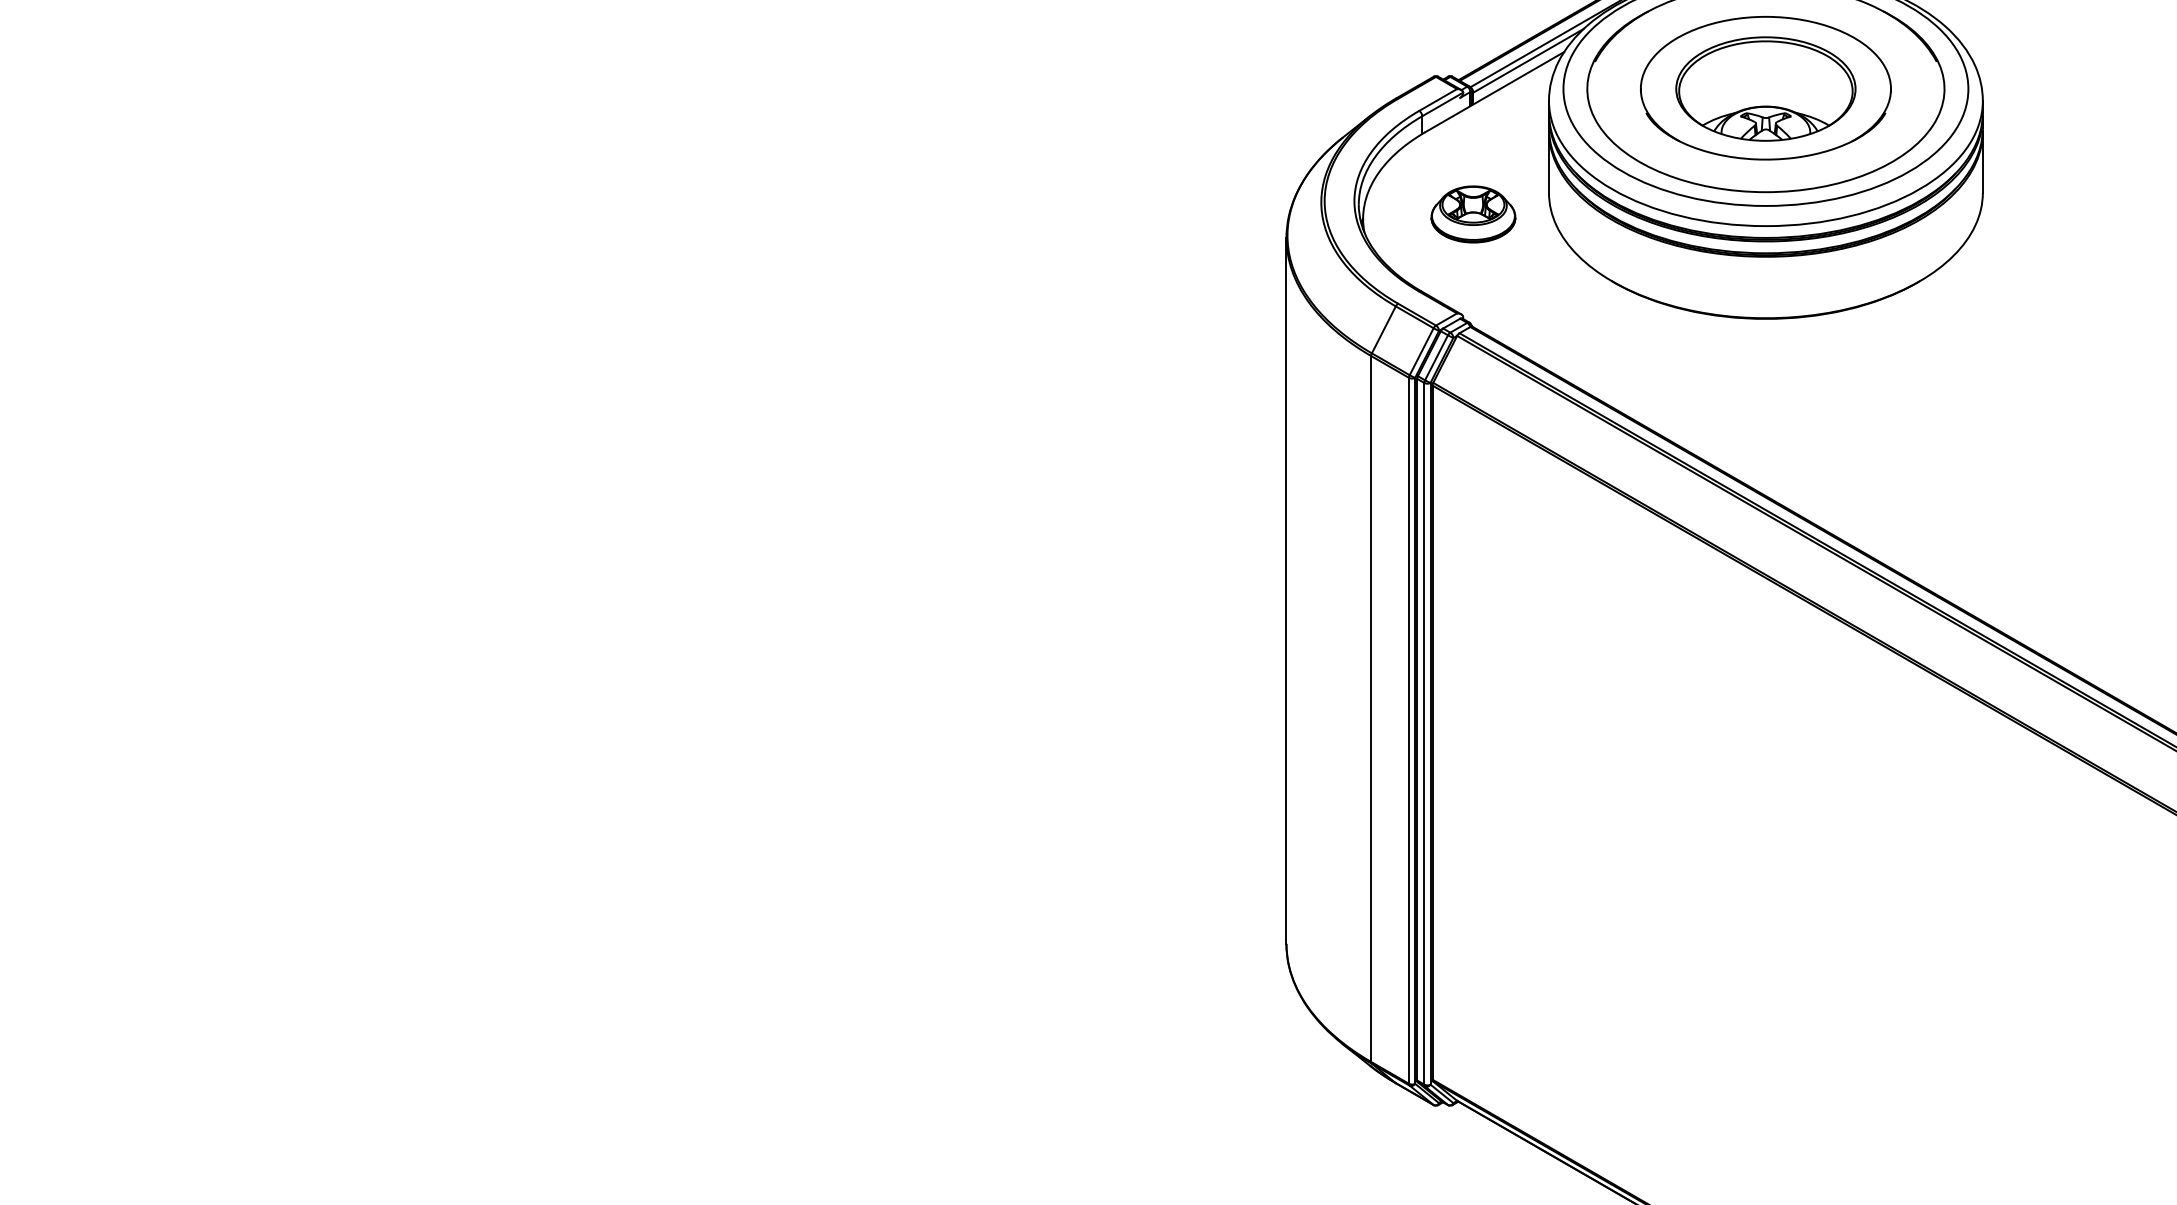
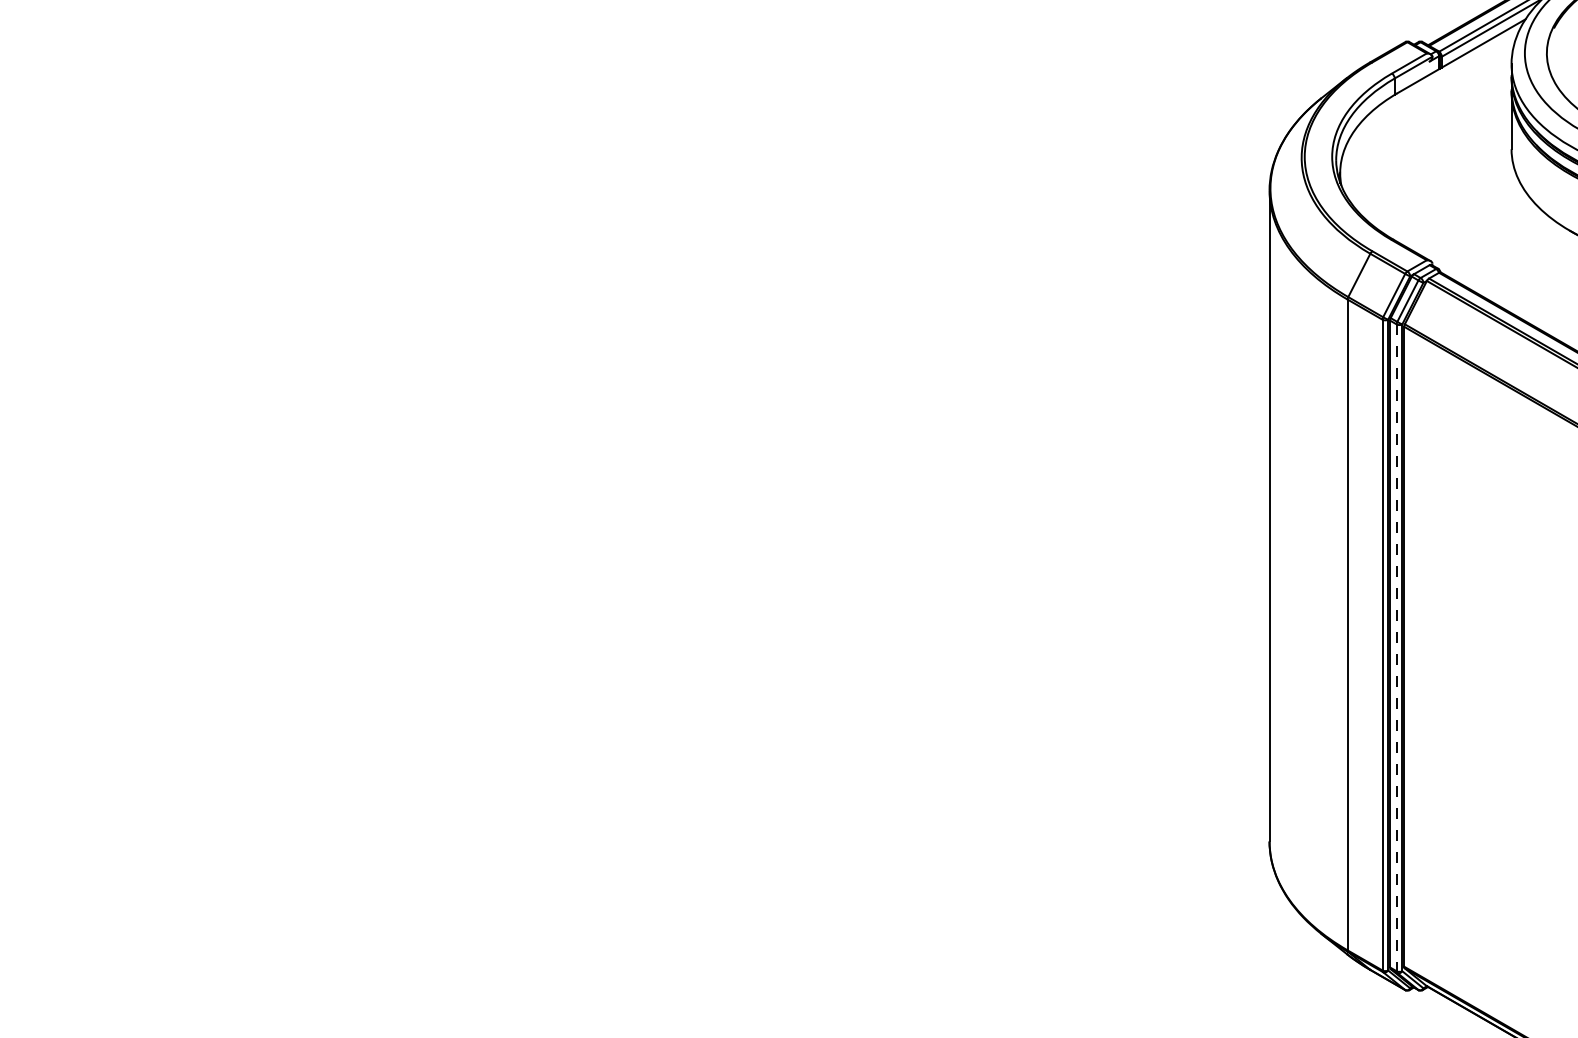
part: (1473, 214) -> (1441, 169), removed
line: (1424, 733) -> (1396, 647), solid -> dashed

